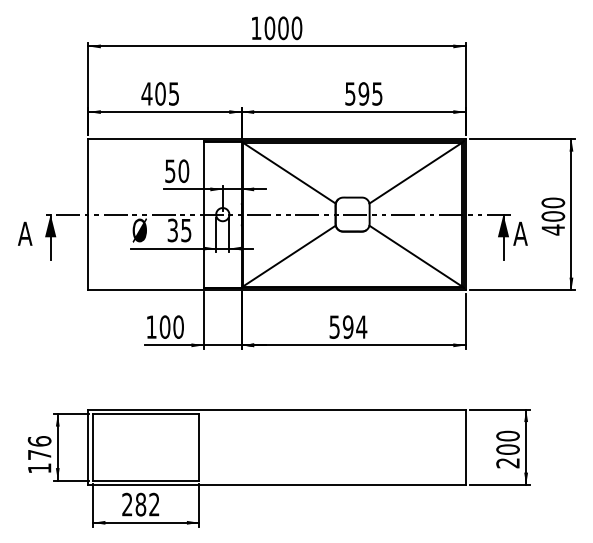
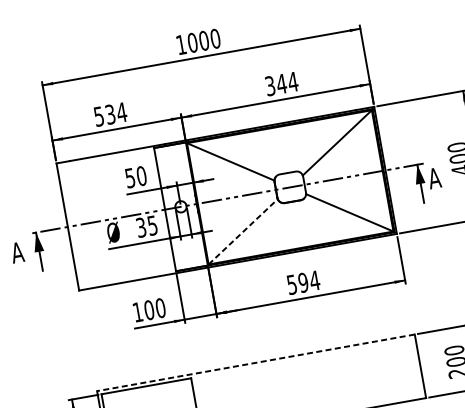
text: (160, 93) -> (110, 114), 405 -> 534
text: (363, 93) -> (281, 83), 595 -> 344
line: (289, 256) -> (243, 232), solid -> dashed
line: (277, 409) -> (256, 362), solid -> dashed

